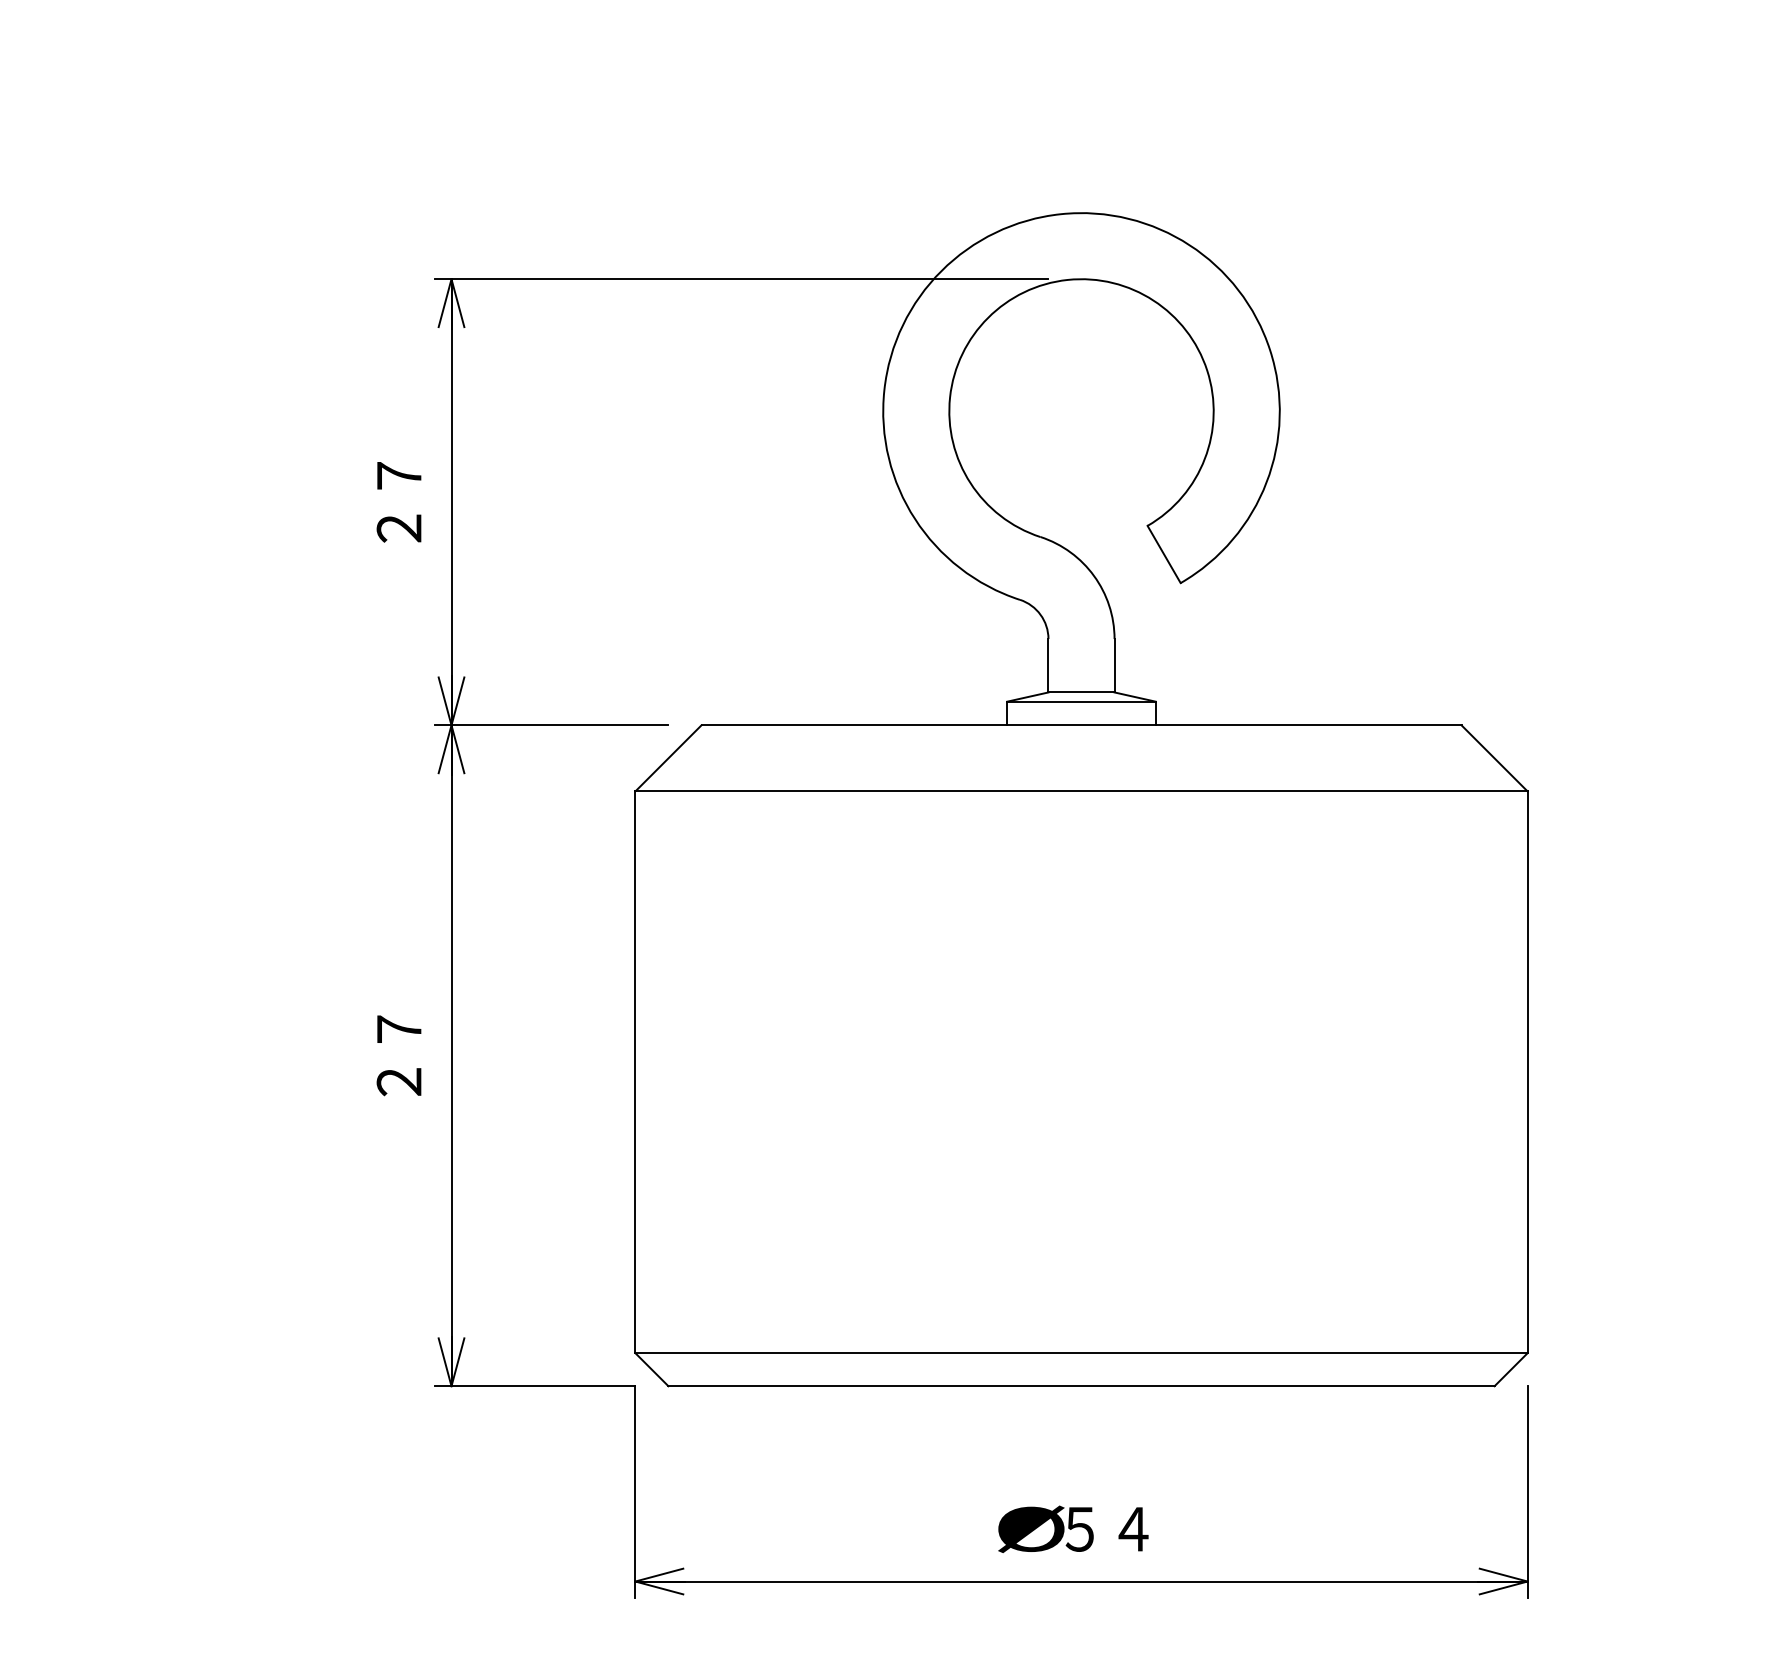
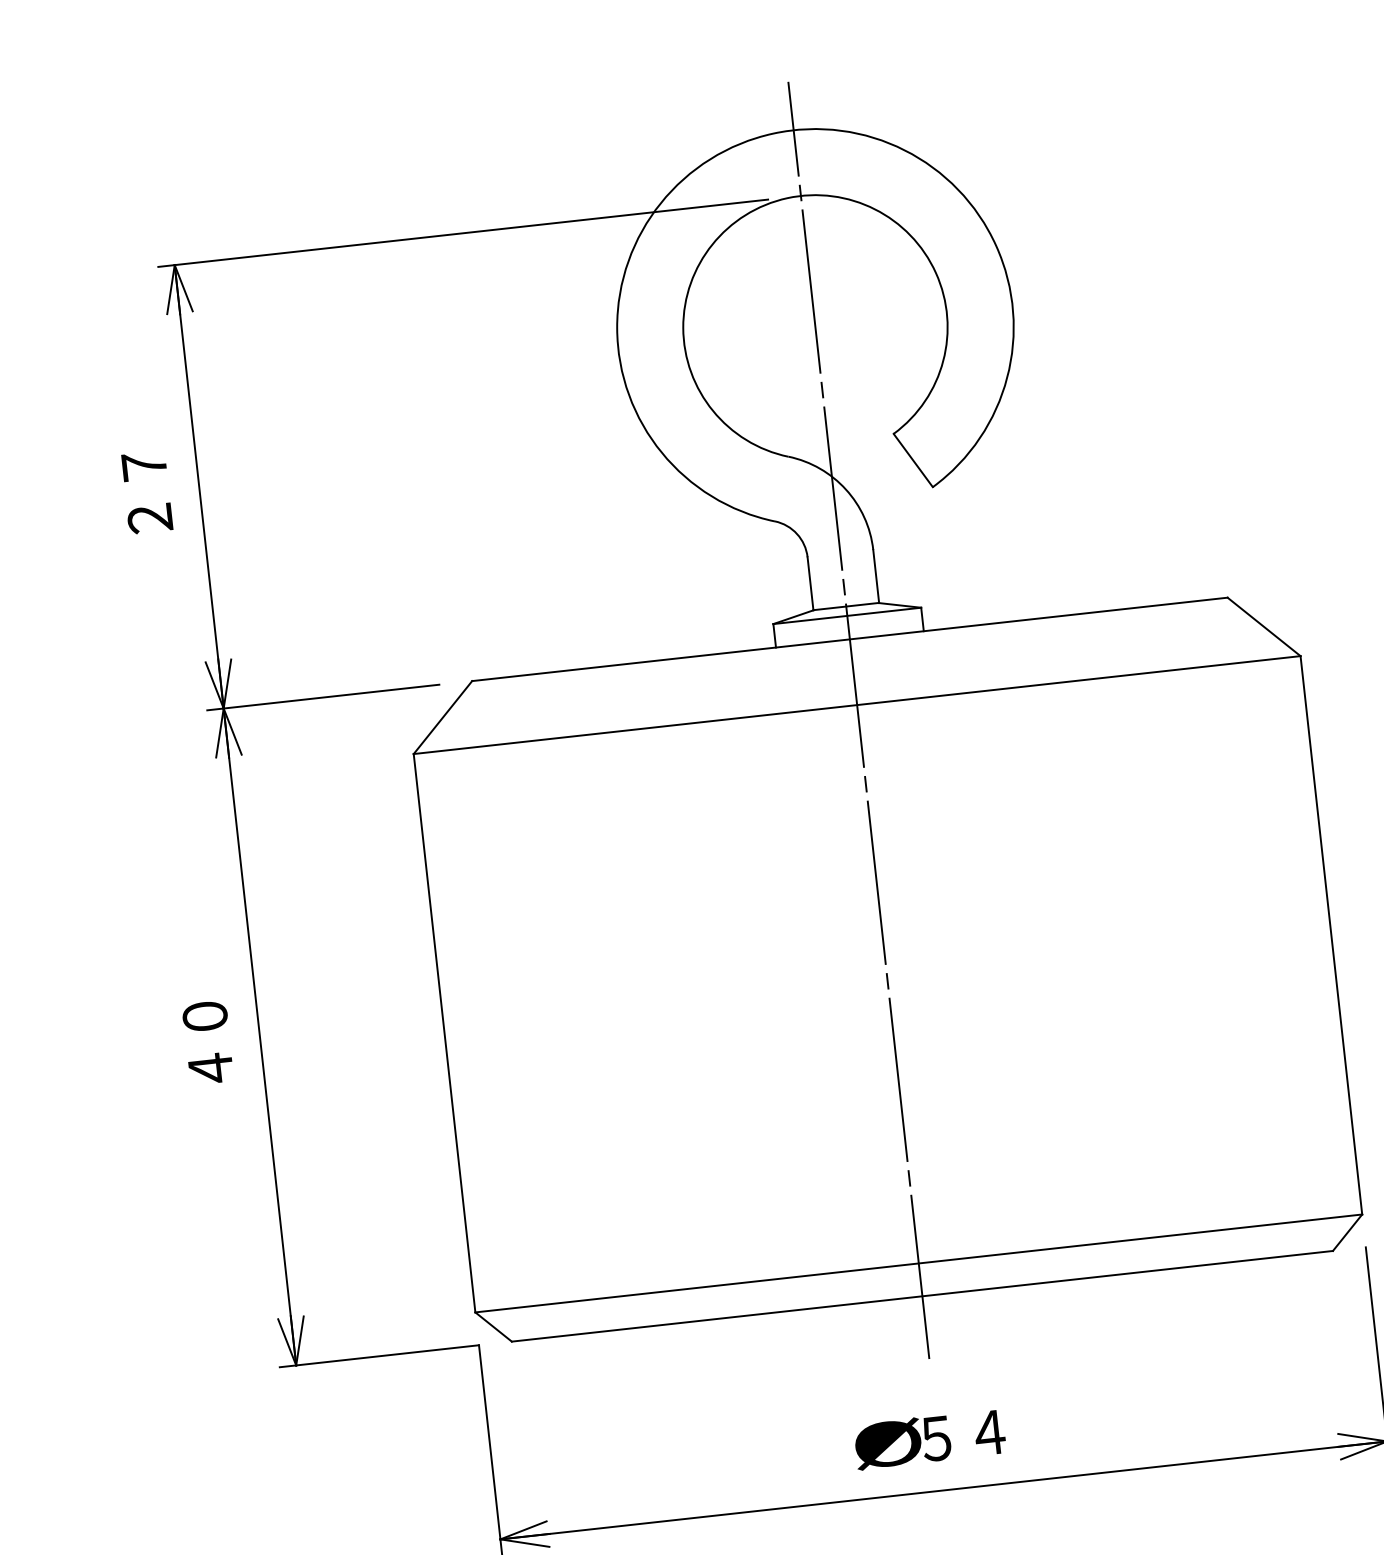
line: (1081, 806) -> (858, 720), added
text: (398, 1055) -> (207, 1042), ２７ -> ４０

